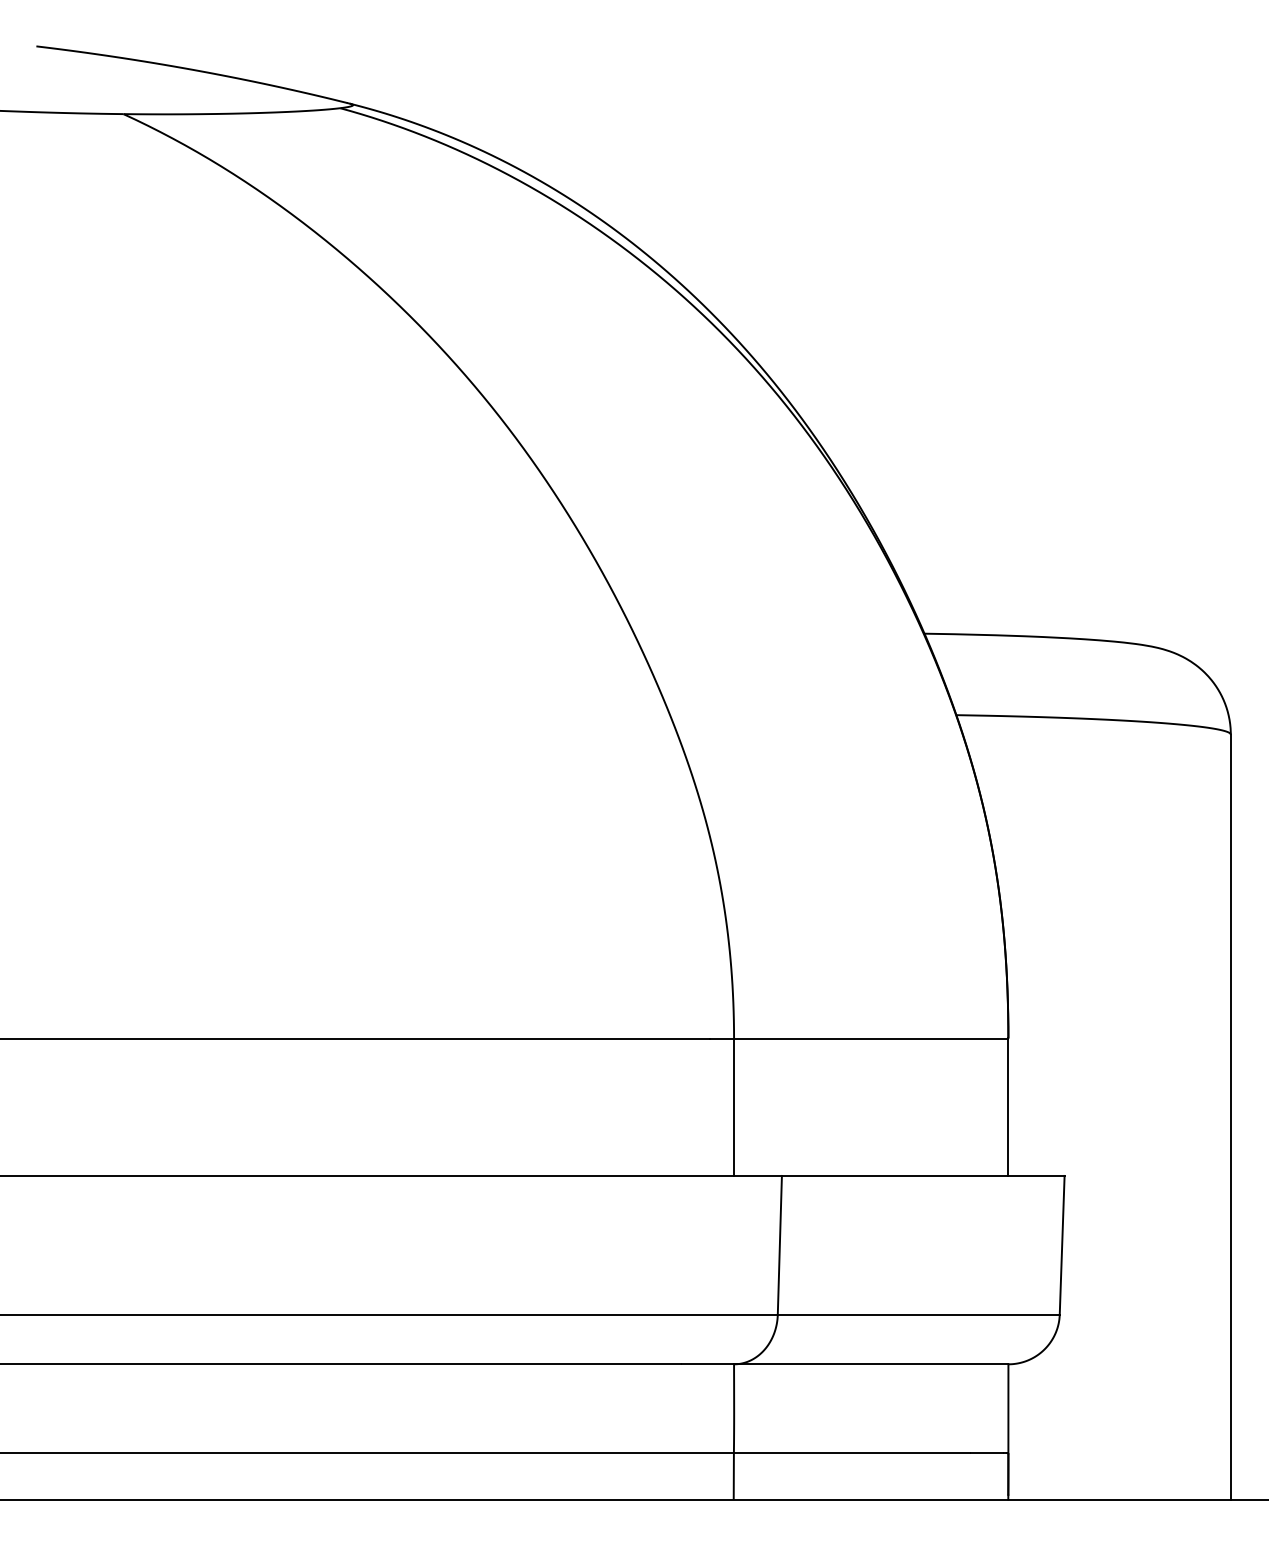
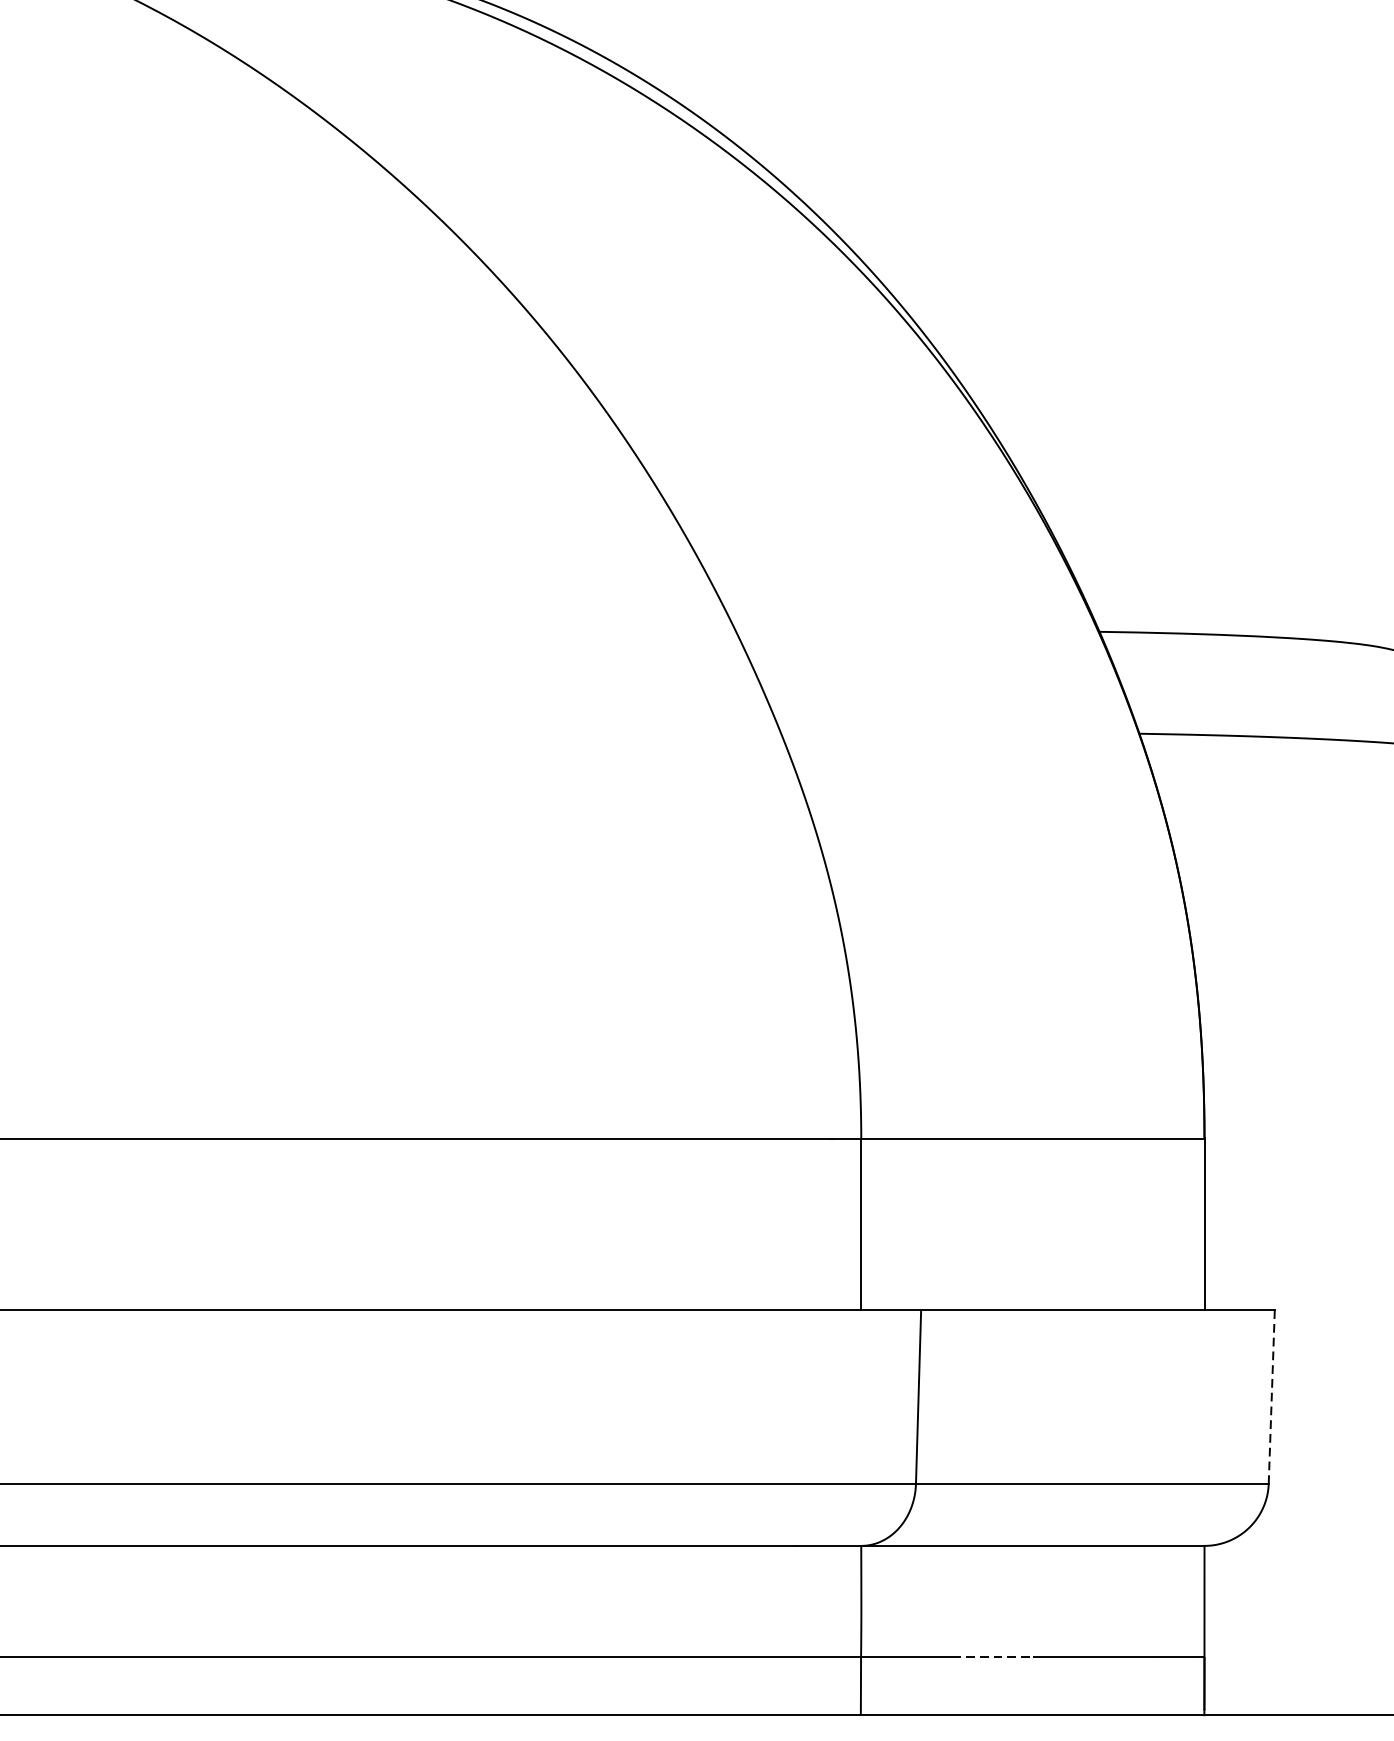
line: (1062, 1245) -> (1272, 1397), solid -> dashed
line: (840, 1453) -> (994, 1657), solid -> dashed

